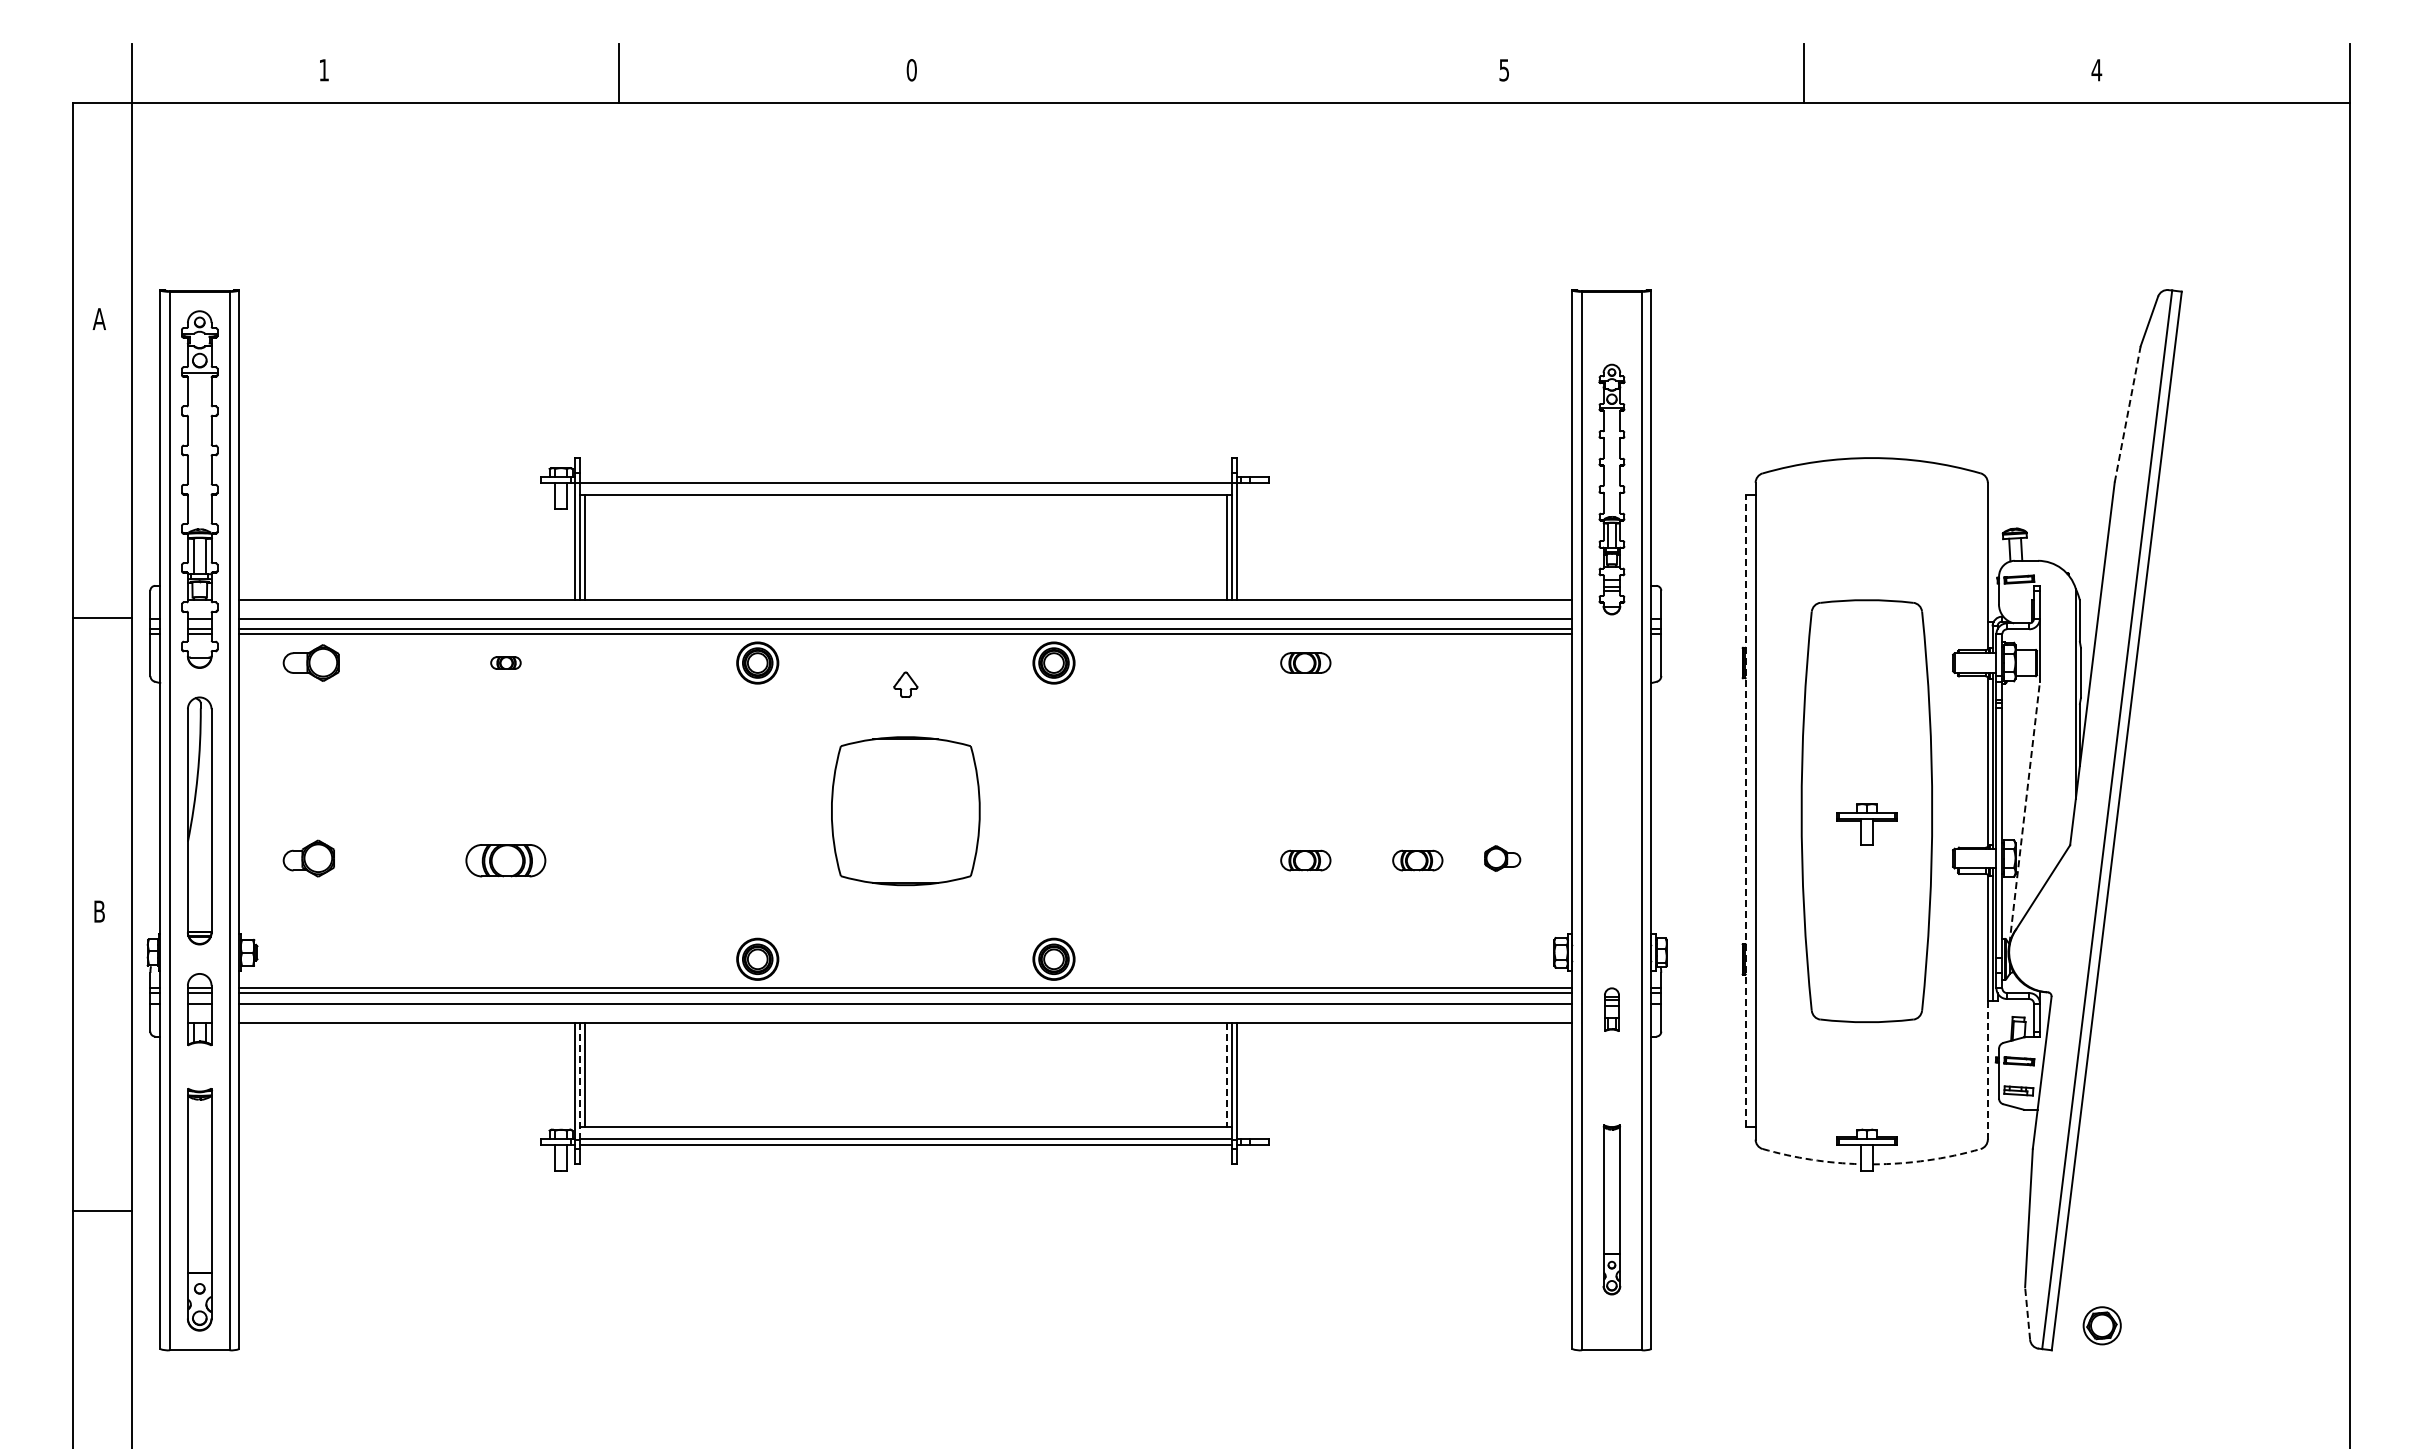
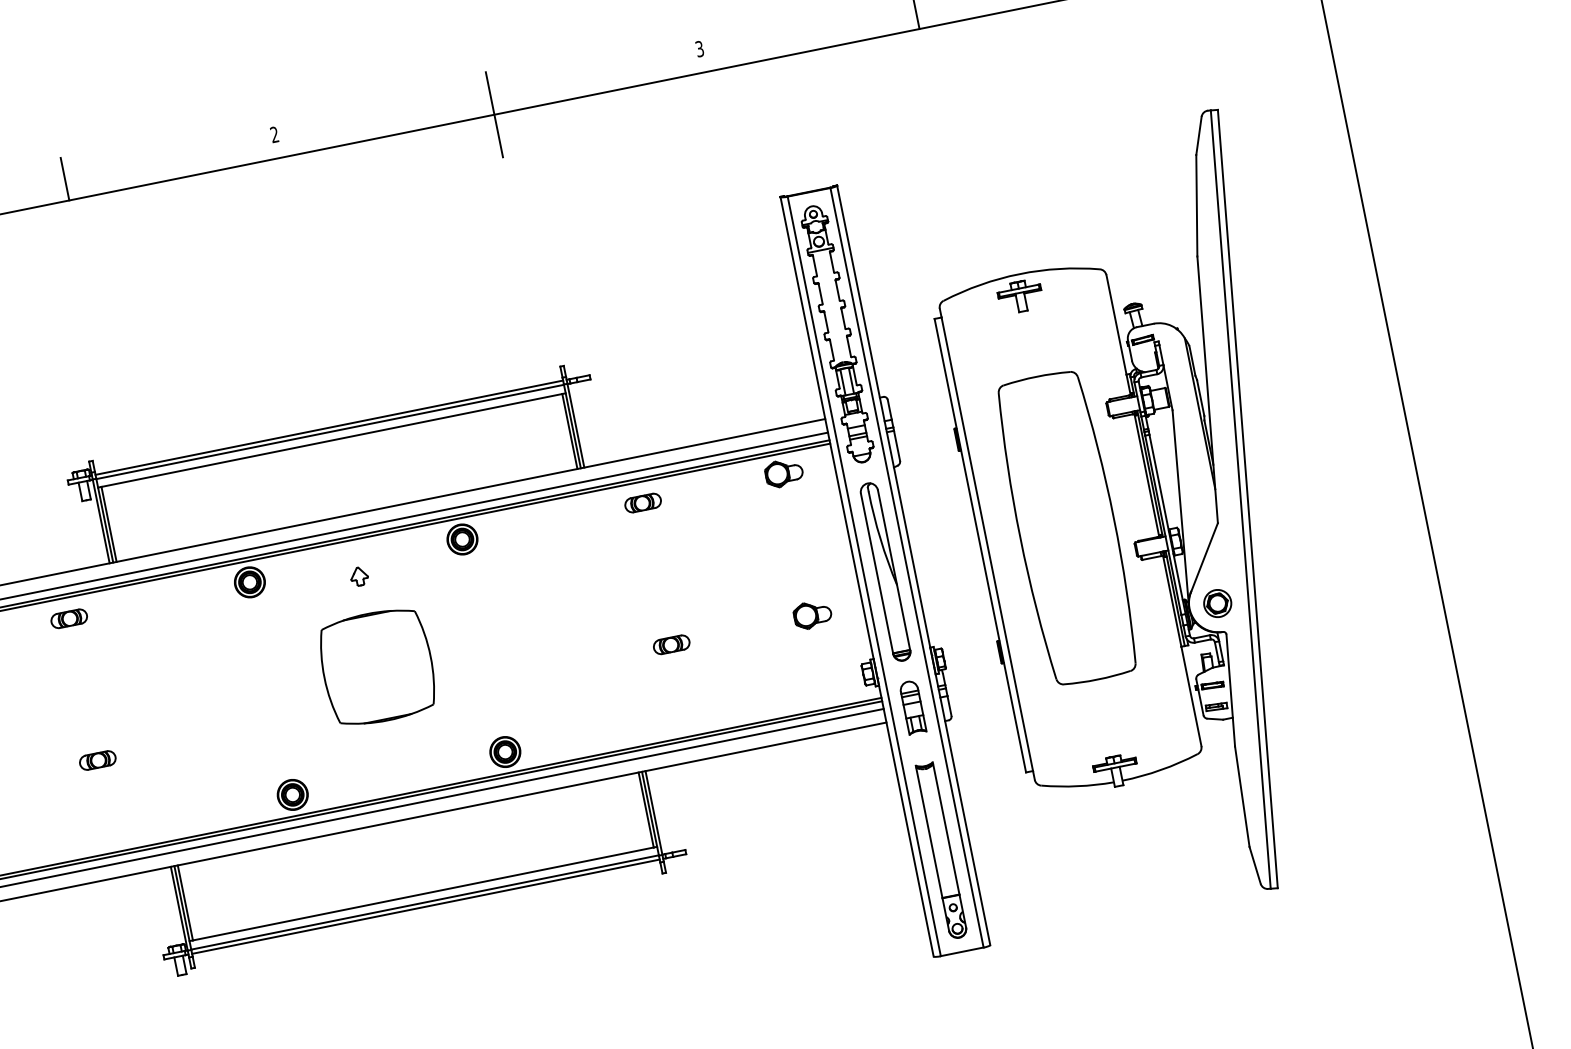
text: (1504, 69) -> (699, 48), 5 -> 3
text: (911, 70) -> (274, 134), 0 -> 2
line: (1211, 102) -> (494, 114), added
line: (2127, 413) -> (1196, 205), dashed -> solid
line: (905, 477) -> (329, 427), added
part: (1611, 489) -> (837, 334), size x1.43
part: (1502, 660) -> (783, 472), added
part: (505, 662) -> (68, 618), size x1.67
line: (1745, 810) -> (979, 545), dashed -> solid
line: (2024, 812) -> (1180, 506), dashed -> solid
part: (1611, 820) -> (885, 571), added
part: (1866, 824) -> (1020, 296), moved
part: (1502, 858) -> (812, 614), size x1.43
part: (505, 860) -> (97, 760), size x0.62
part: (1417, 860) -> (751, 628), removed
part: (1611, 1009) -> (912, 707), size x1.67
line: (1987, 1069) -> (1191, 696), dashed -> solid
line: (1227, 1075) -> (646, 810), dashed -> solid
line: (579, 1080) -> (182, 907), dashed -> solid
arc: (1811, 1159) -> (1077, 786), dashed -> solid
arc: (1927, 1160) -> (1161, 770), dashed -> solid
part: (1611, 1209) -> (941, 850), size x1.43
line: (2027, 1313) -> (1255, 865), dashed -> solid
part: (2101, 1325) -> (1217, 603), moved

